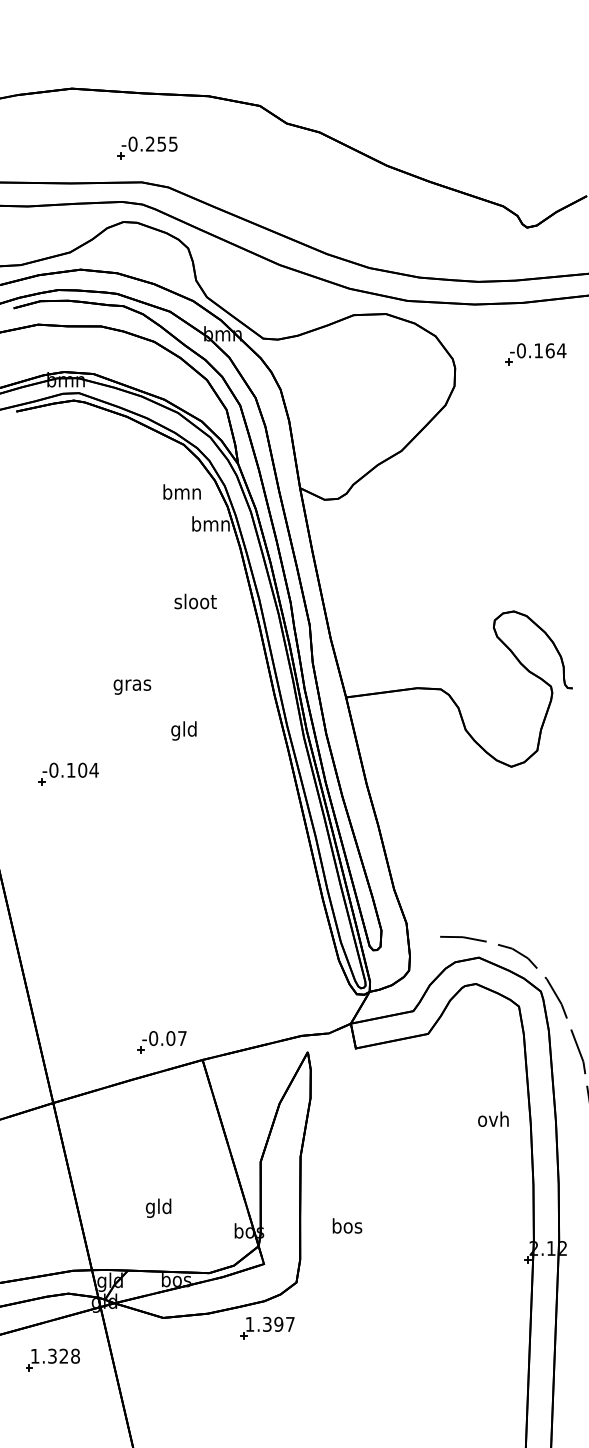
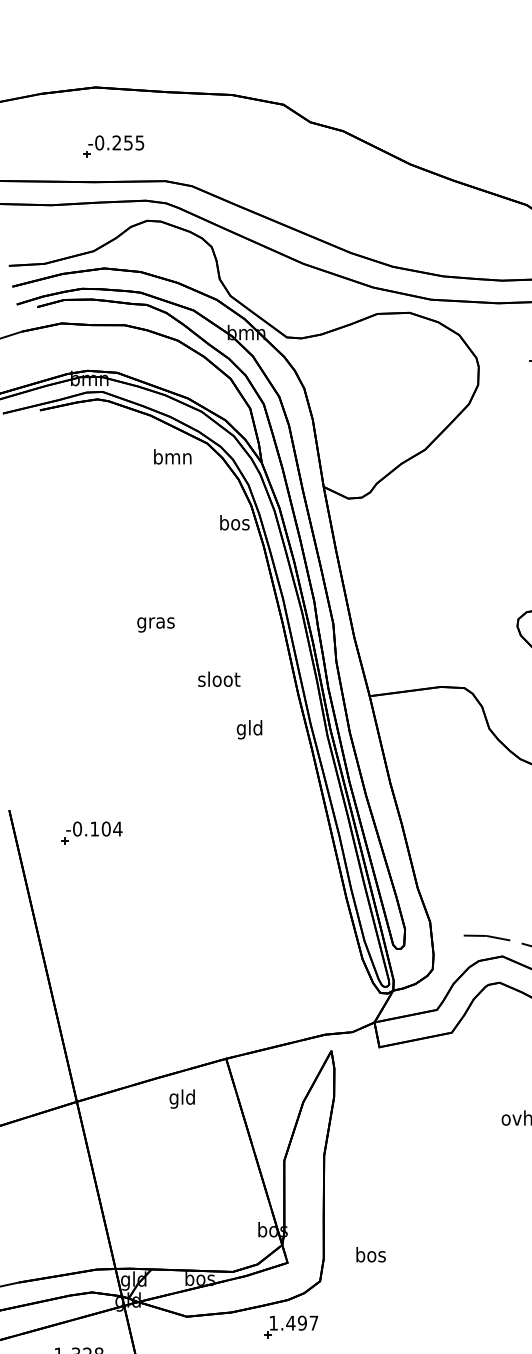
part: (147, 147) -> (114, 146), moved
text: (181, 491) -> (172, 456), moved
text: (210, 523) -> (234, 522), bmn -> bos
text: (195, 601) -> (219, 679), moved
text: (132, 686) -> (156, 624), moved
text: (183, 730) -> (249, 729), moved
part: (68, 773) -> (92, 832), moved
part: (161, 1042) -> (185, 1041), removed
text: (158, 1207) -> (182, 1098), moved
text: (347, 1225) -> (371, 1254), moved
text: (267, 1323) -> (291, 1322), 1.397 -> 1.497

